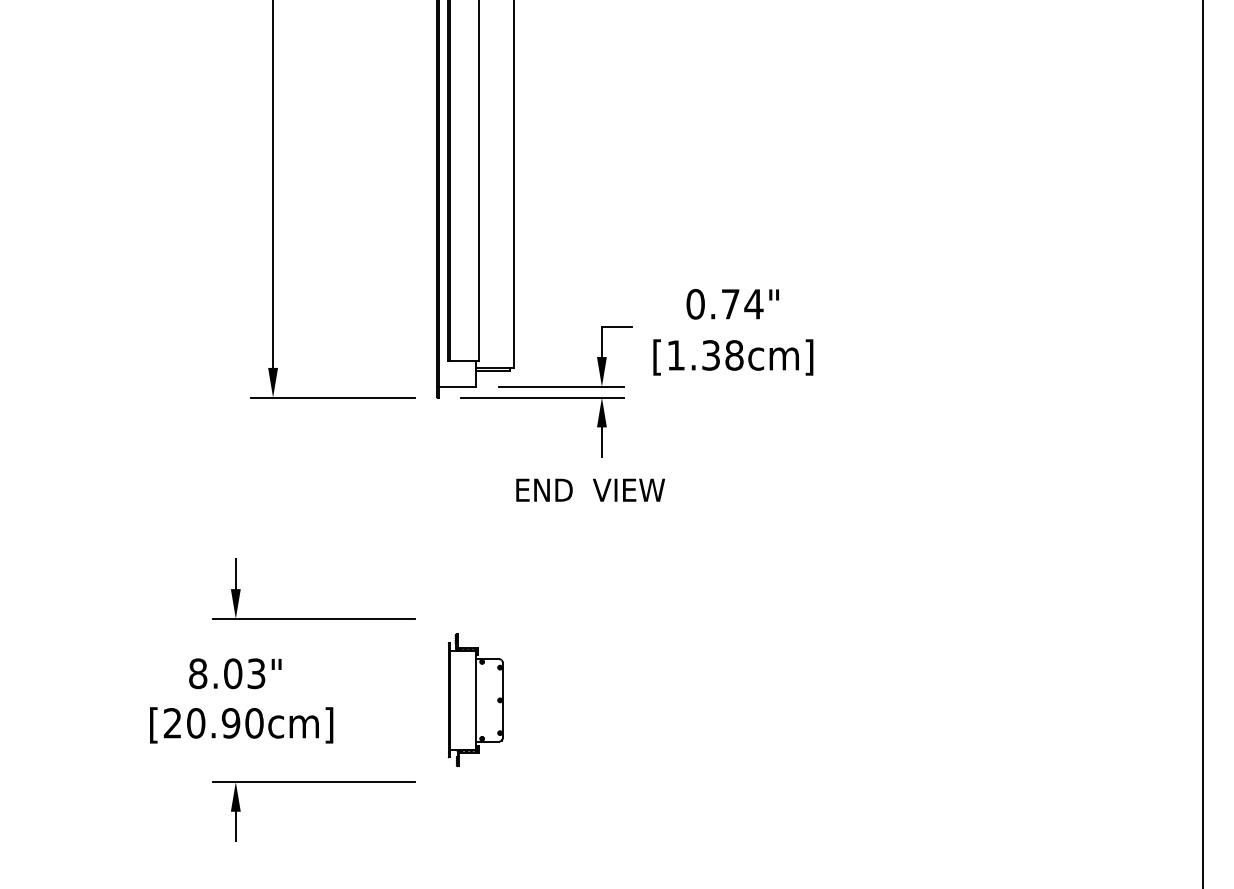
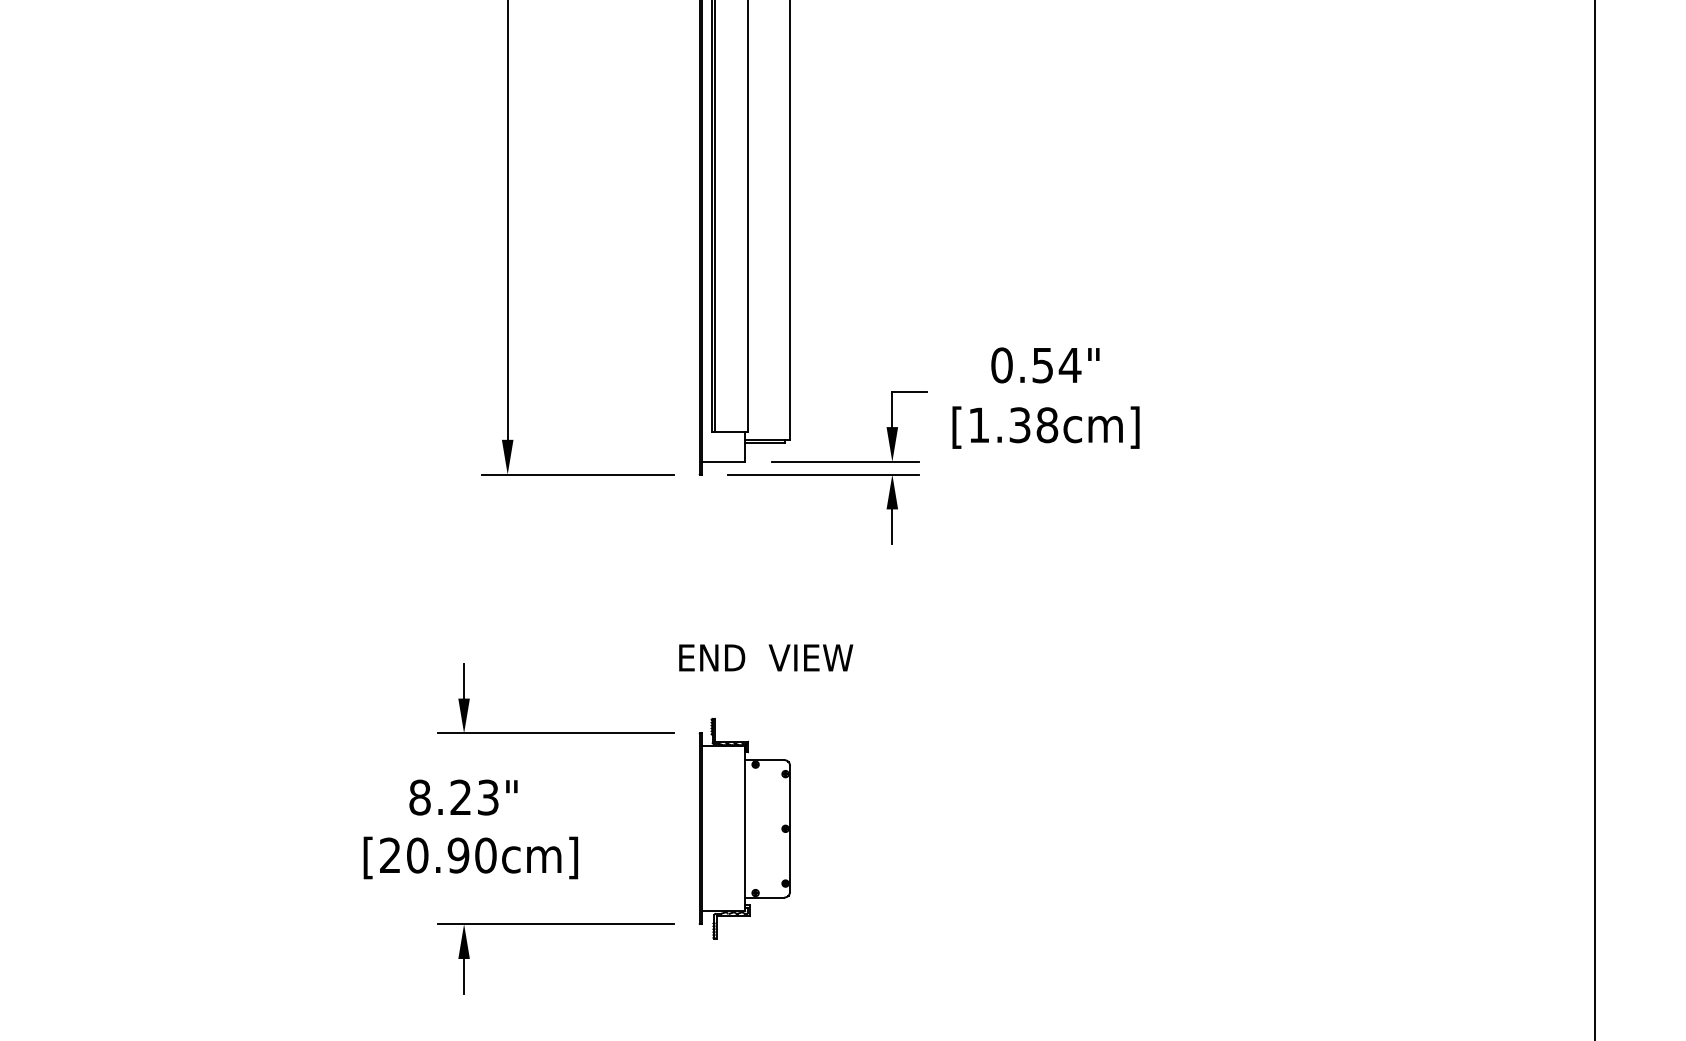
text: (730, 304) -> (1042, 365), 0.74" -> 0.54"
text: (590, 489) -> (766, 657), moved
text: (232, 673) -> (460, 797), 8.03" -> 8.23"
part: (475, 700) -> (744, 828), size x1.43

